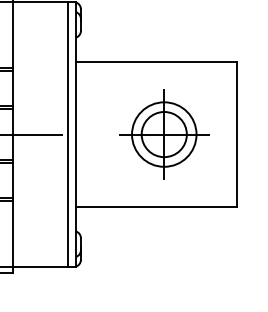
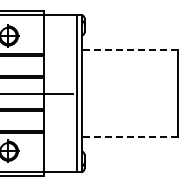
line: (156, 62) -> (129, 50), solid -> dashed
part: (162, 134) -> (133, 93), removed
line: (156, 206) -> (129, 136), solid -> dashed

